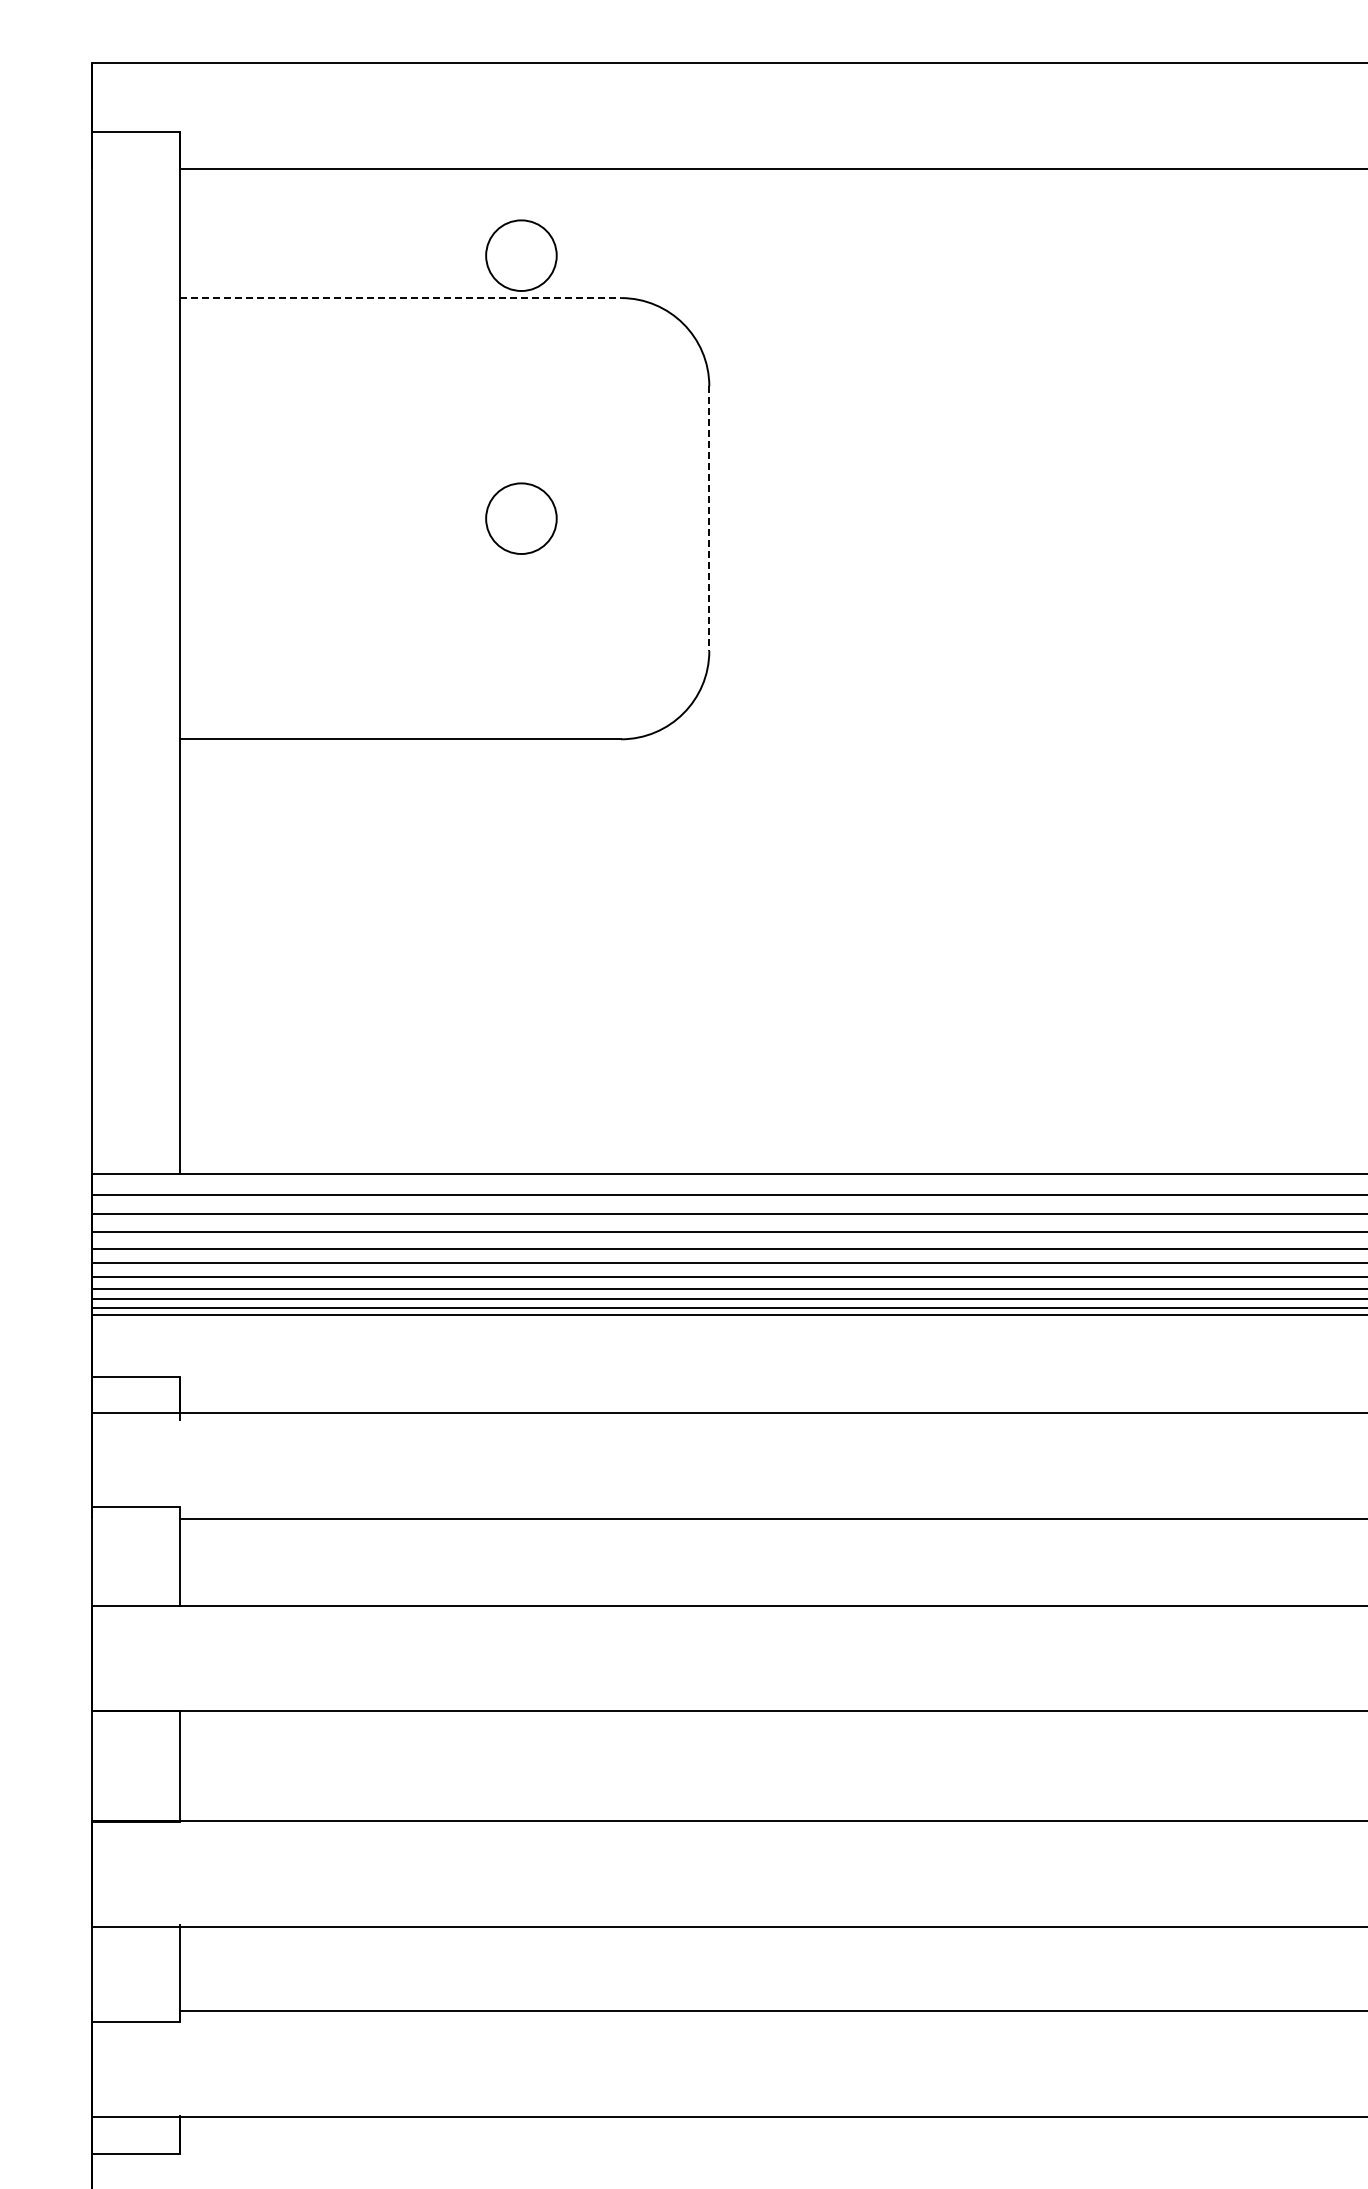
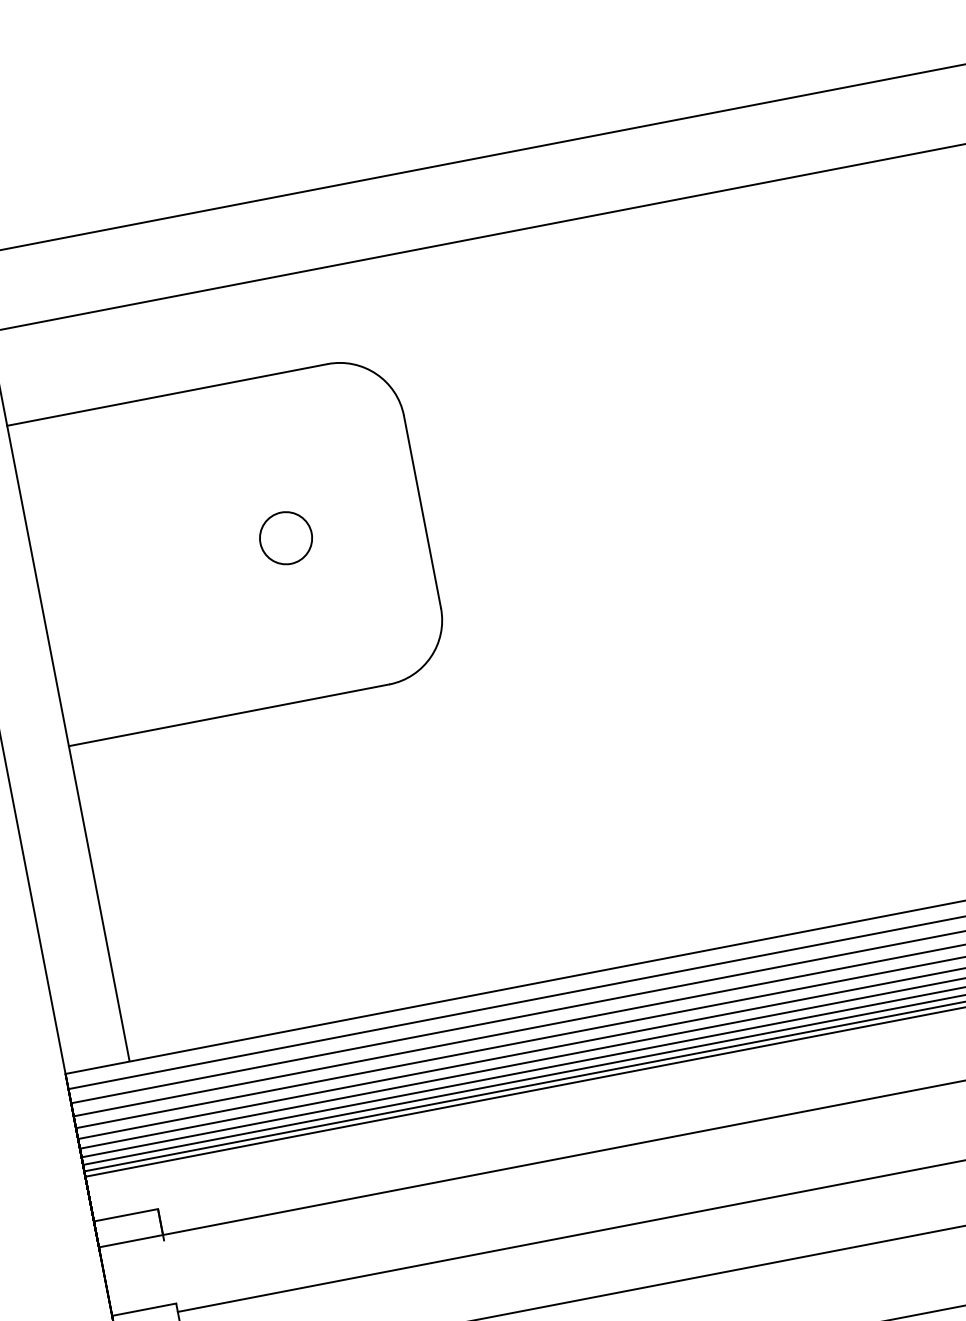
circle: (521, 255) -> (249, 347), removed
line: (400, 298) -> (167, 395), dashed -> solid
line: (709, 519) -> (422, 512), dashed -> solid

